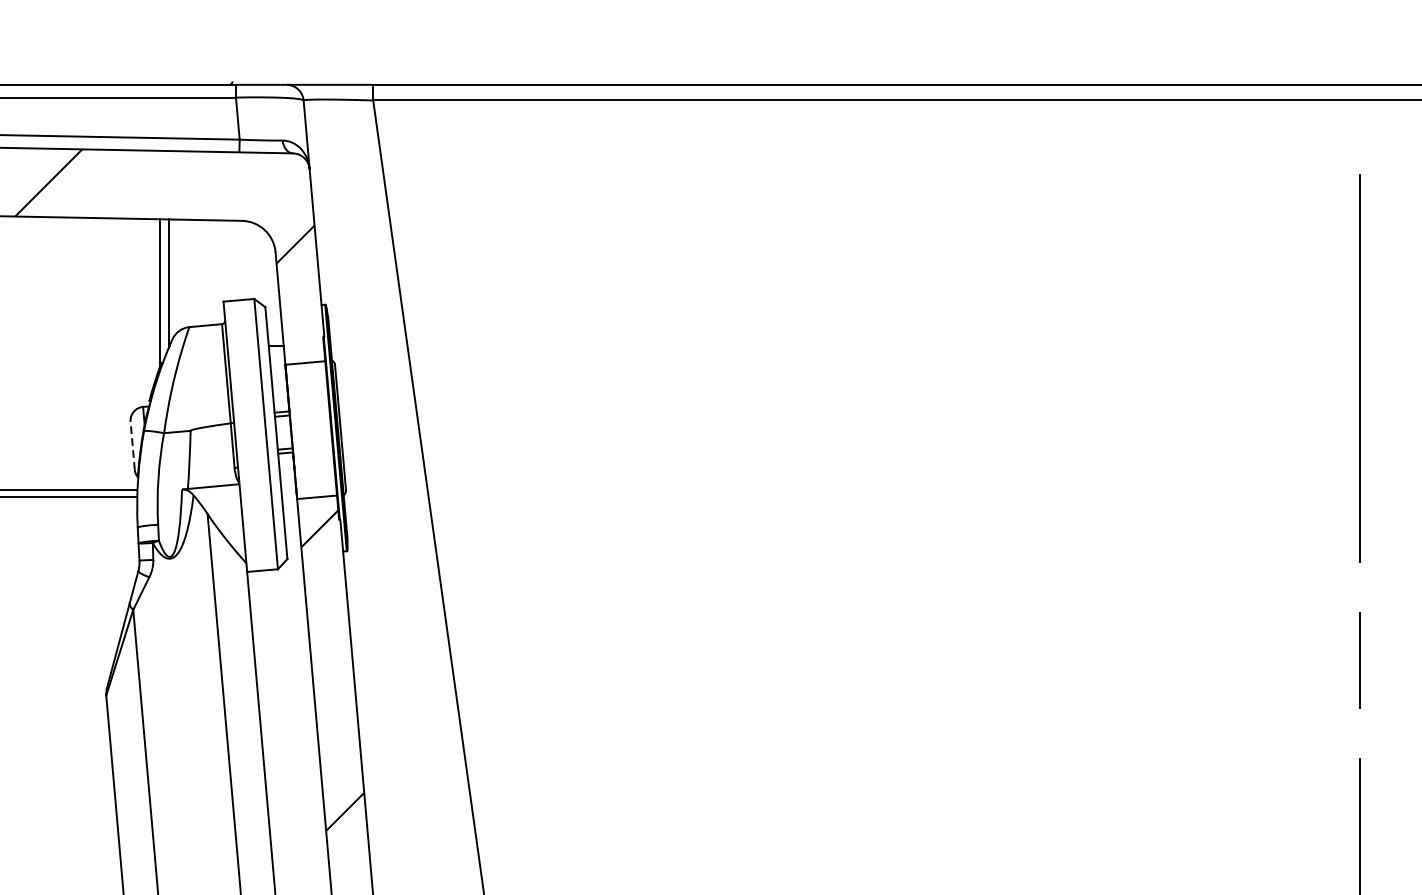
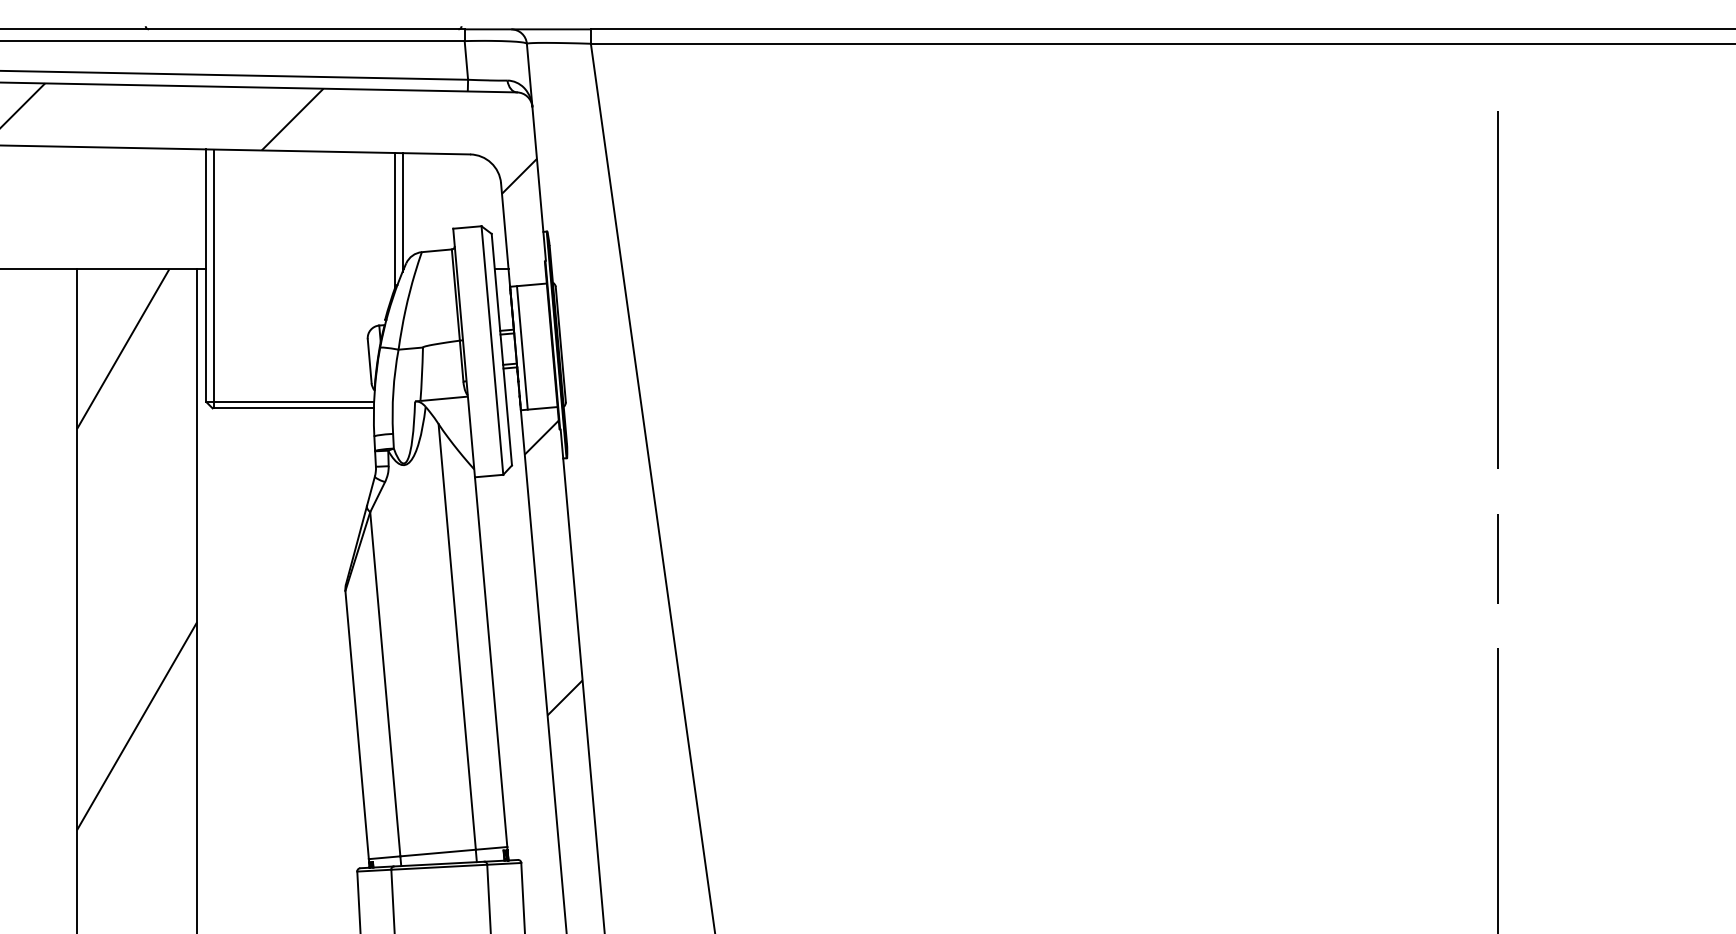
line: (297, 430) -> (521, 347), added
line: (132, 444) -> (369, 360), dashed -> solid

